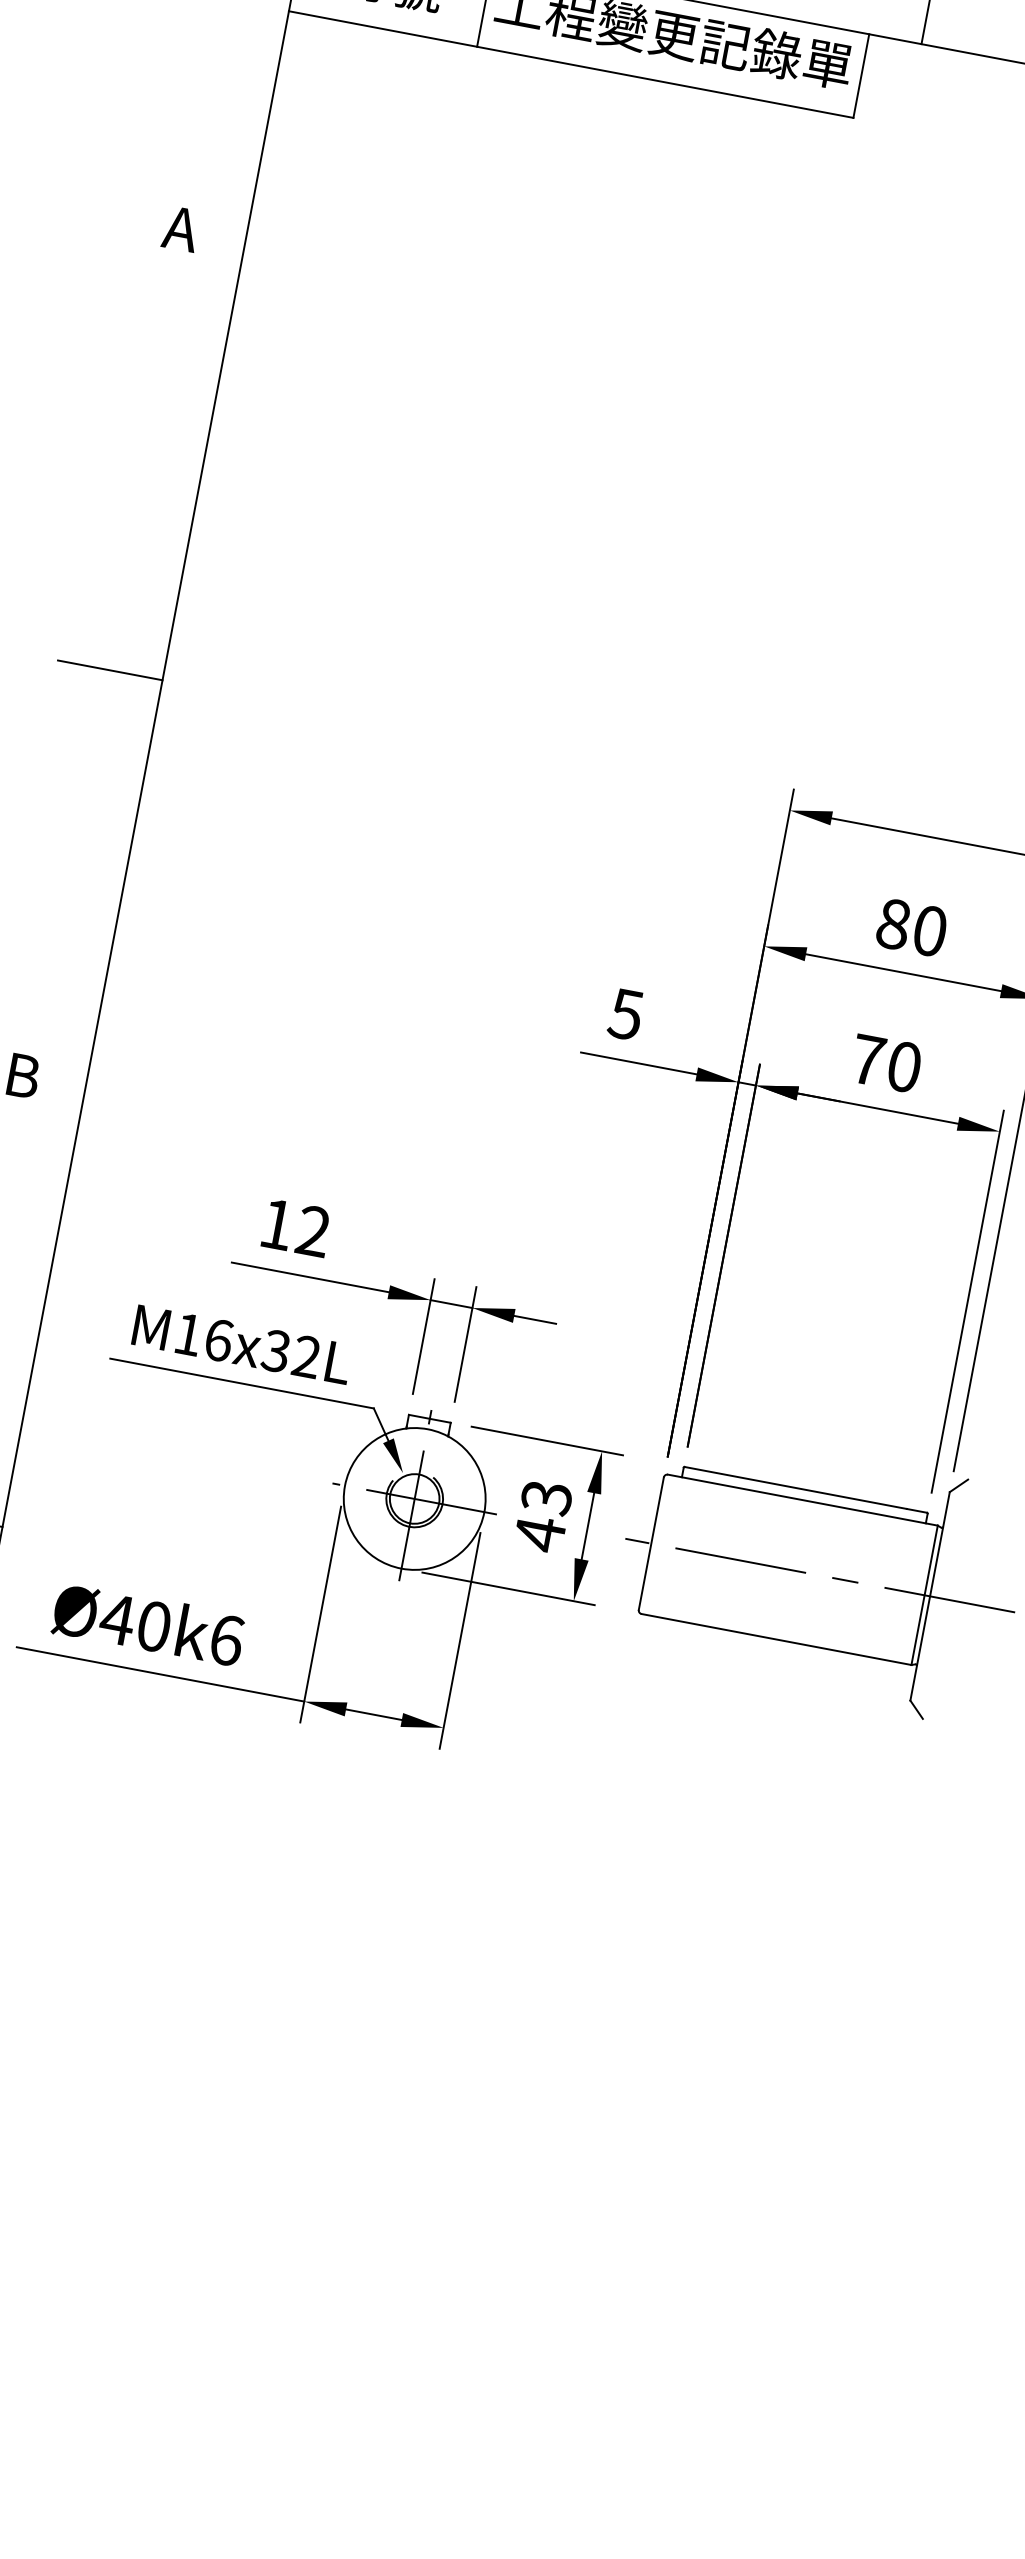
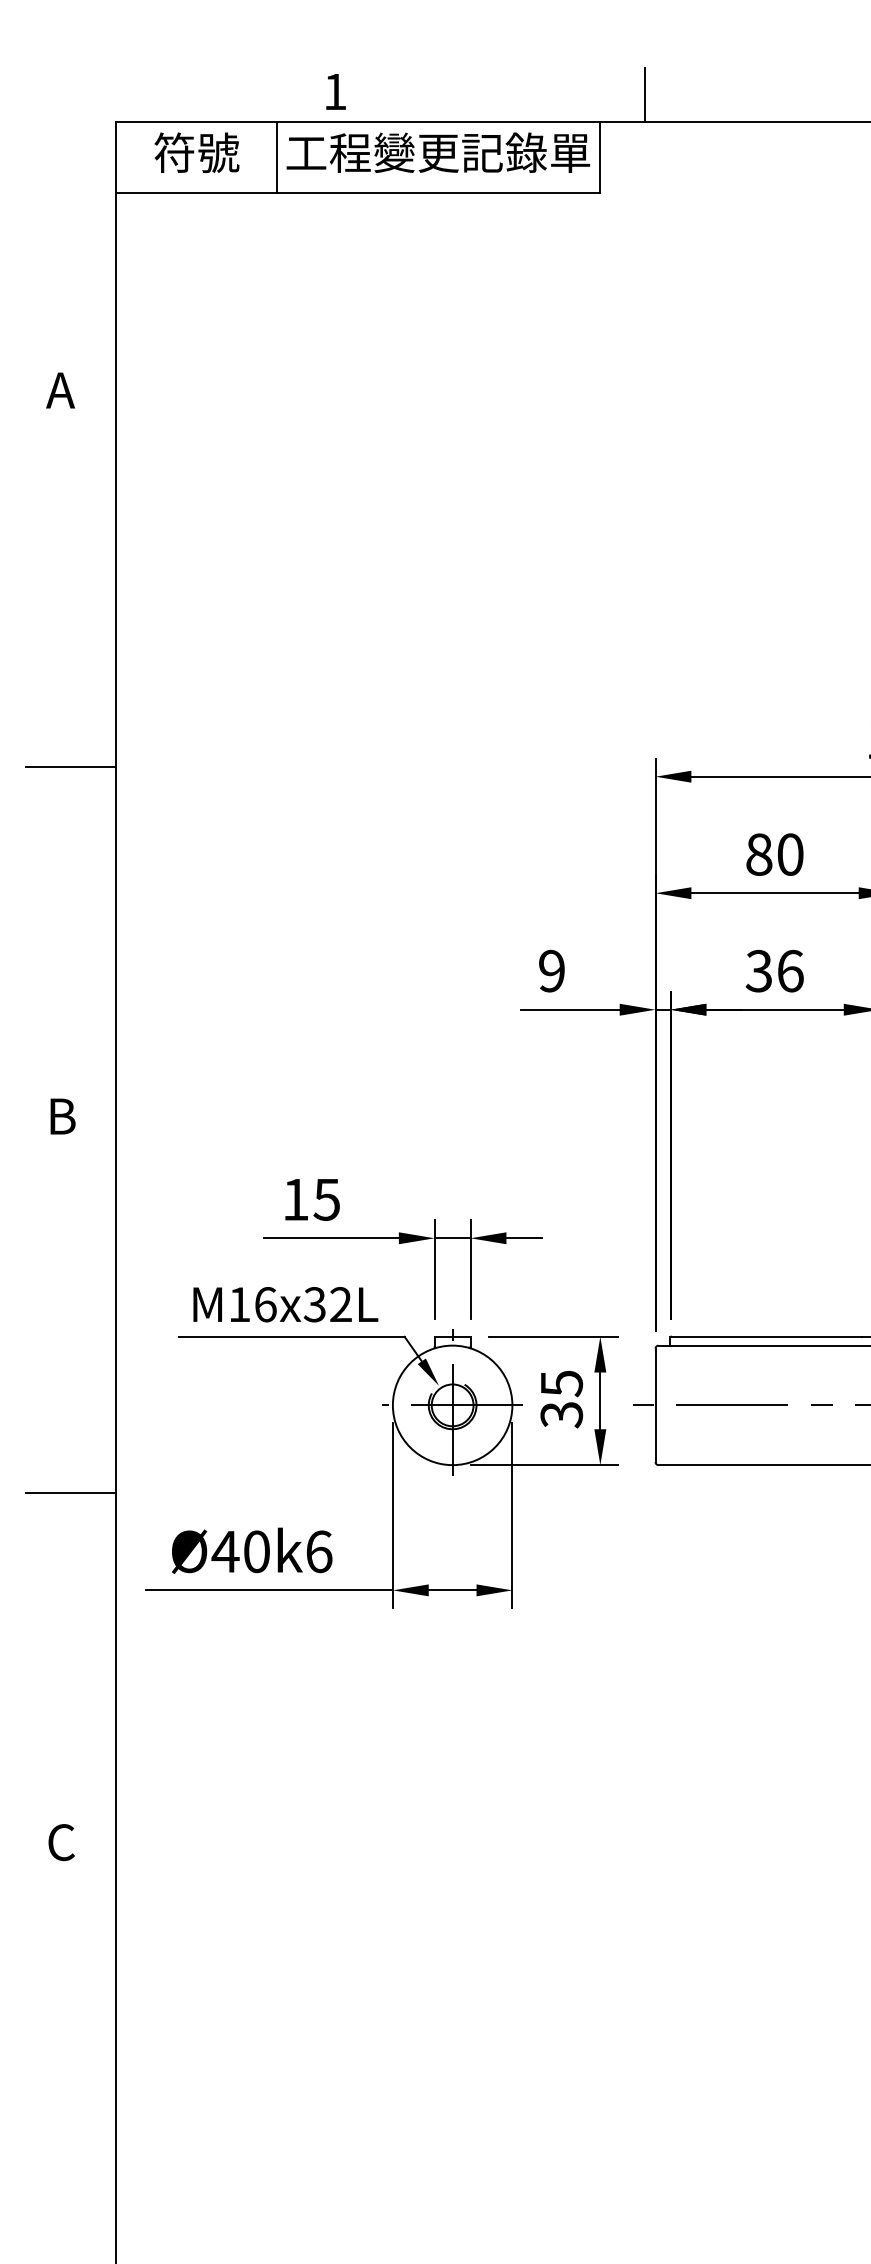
text: (625, 1013) -> (551, 970), 5 -> 9
text: (885, 1062) -> (774, 970), 70 -> 36
text: (312, 1231) -> (326, 1199), 12 -> 15
text: (542, 1517) -> (561, 1400), 43 -> 35

